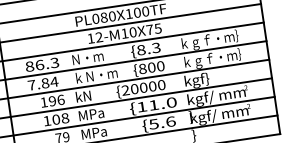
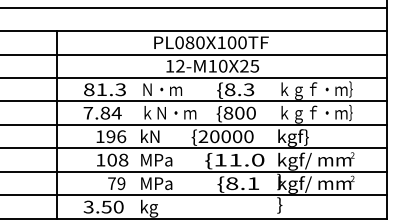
text: (149, 29) -> (244, 65), 12-M10X75 -> 12-M10X25
text: (40, 64) -> (102, 89), 86.3 -> 81.3
text: (162, 122) -> (242, 183), 5.6 -> 8.1

